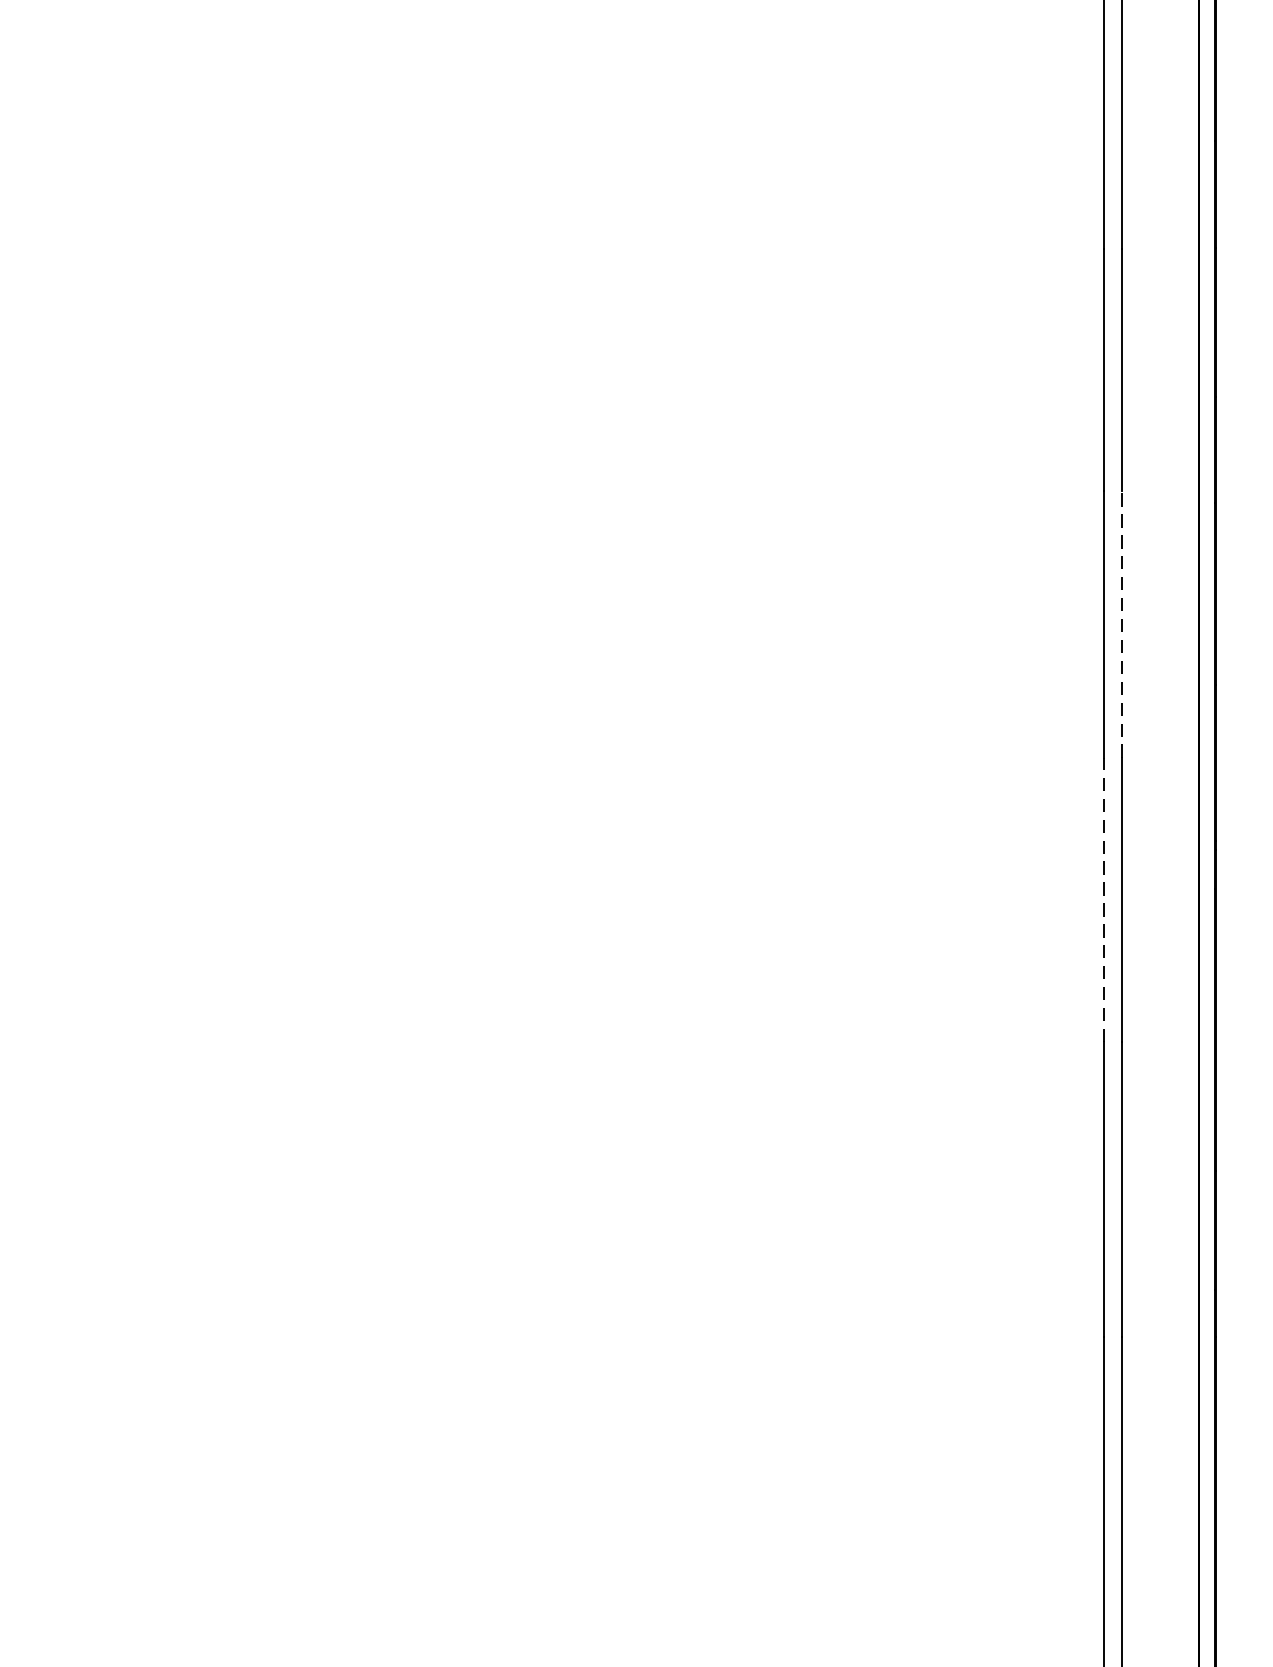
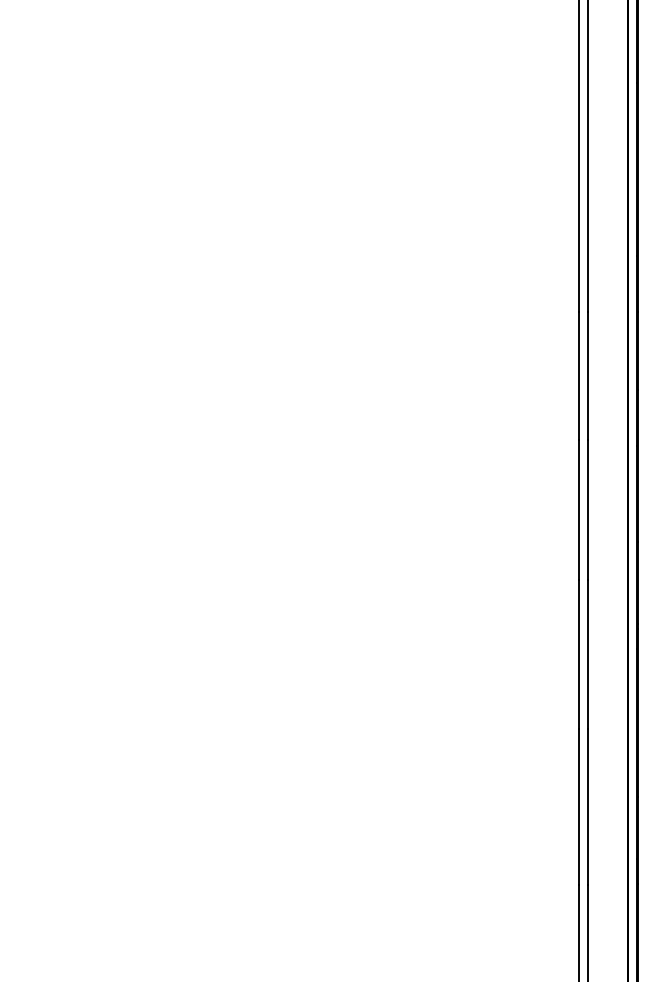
line: (1122, 623) -> (588, 509), dashed -> solid
line: (1103, 899) -> (578, 654), dashed -> solid

